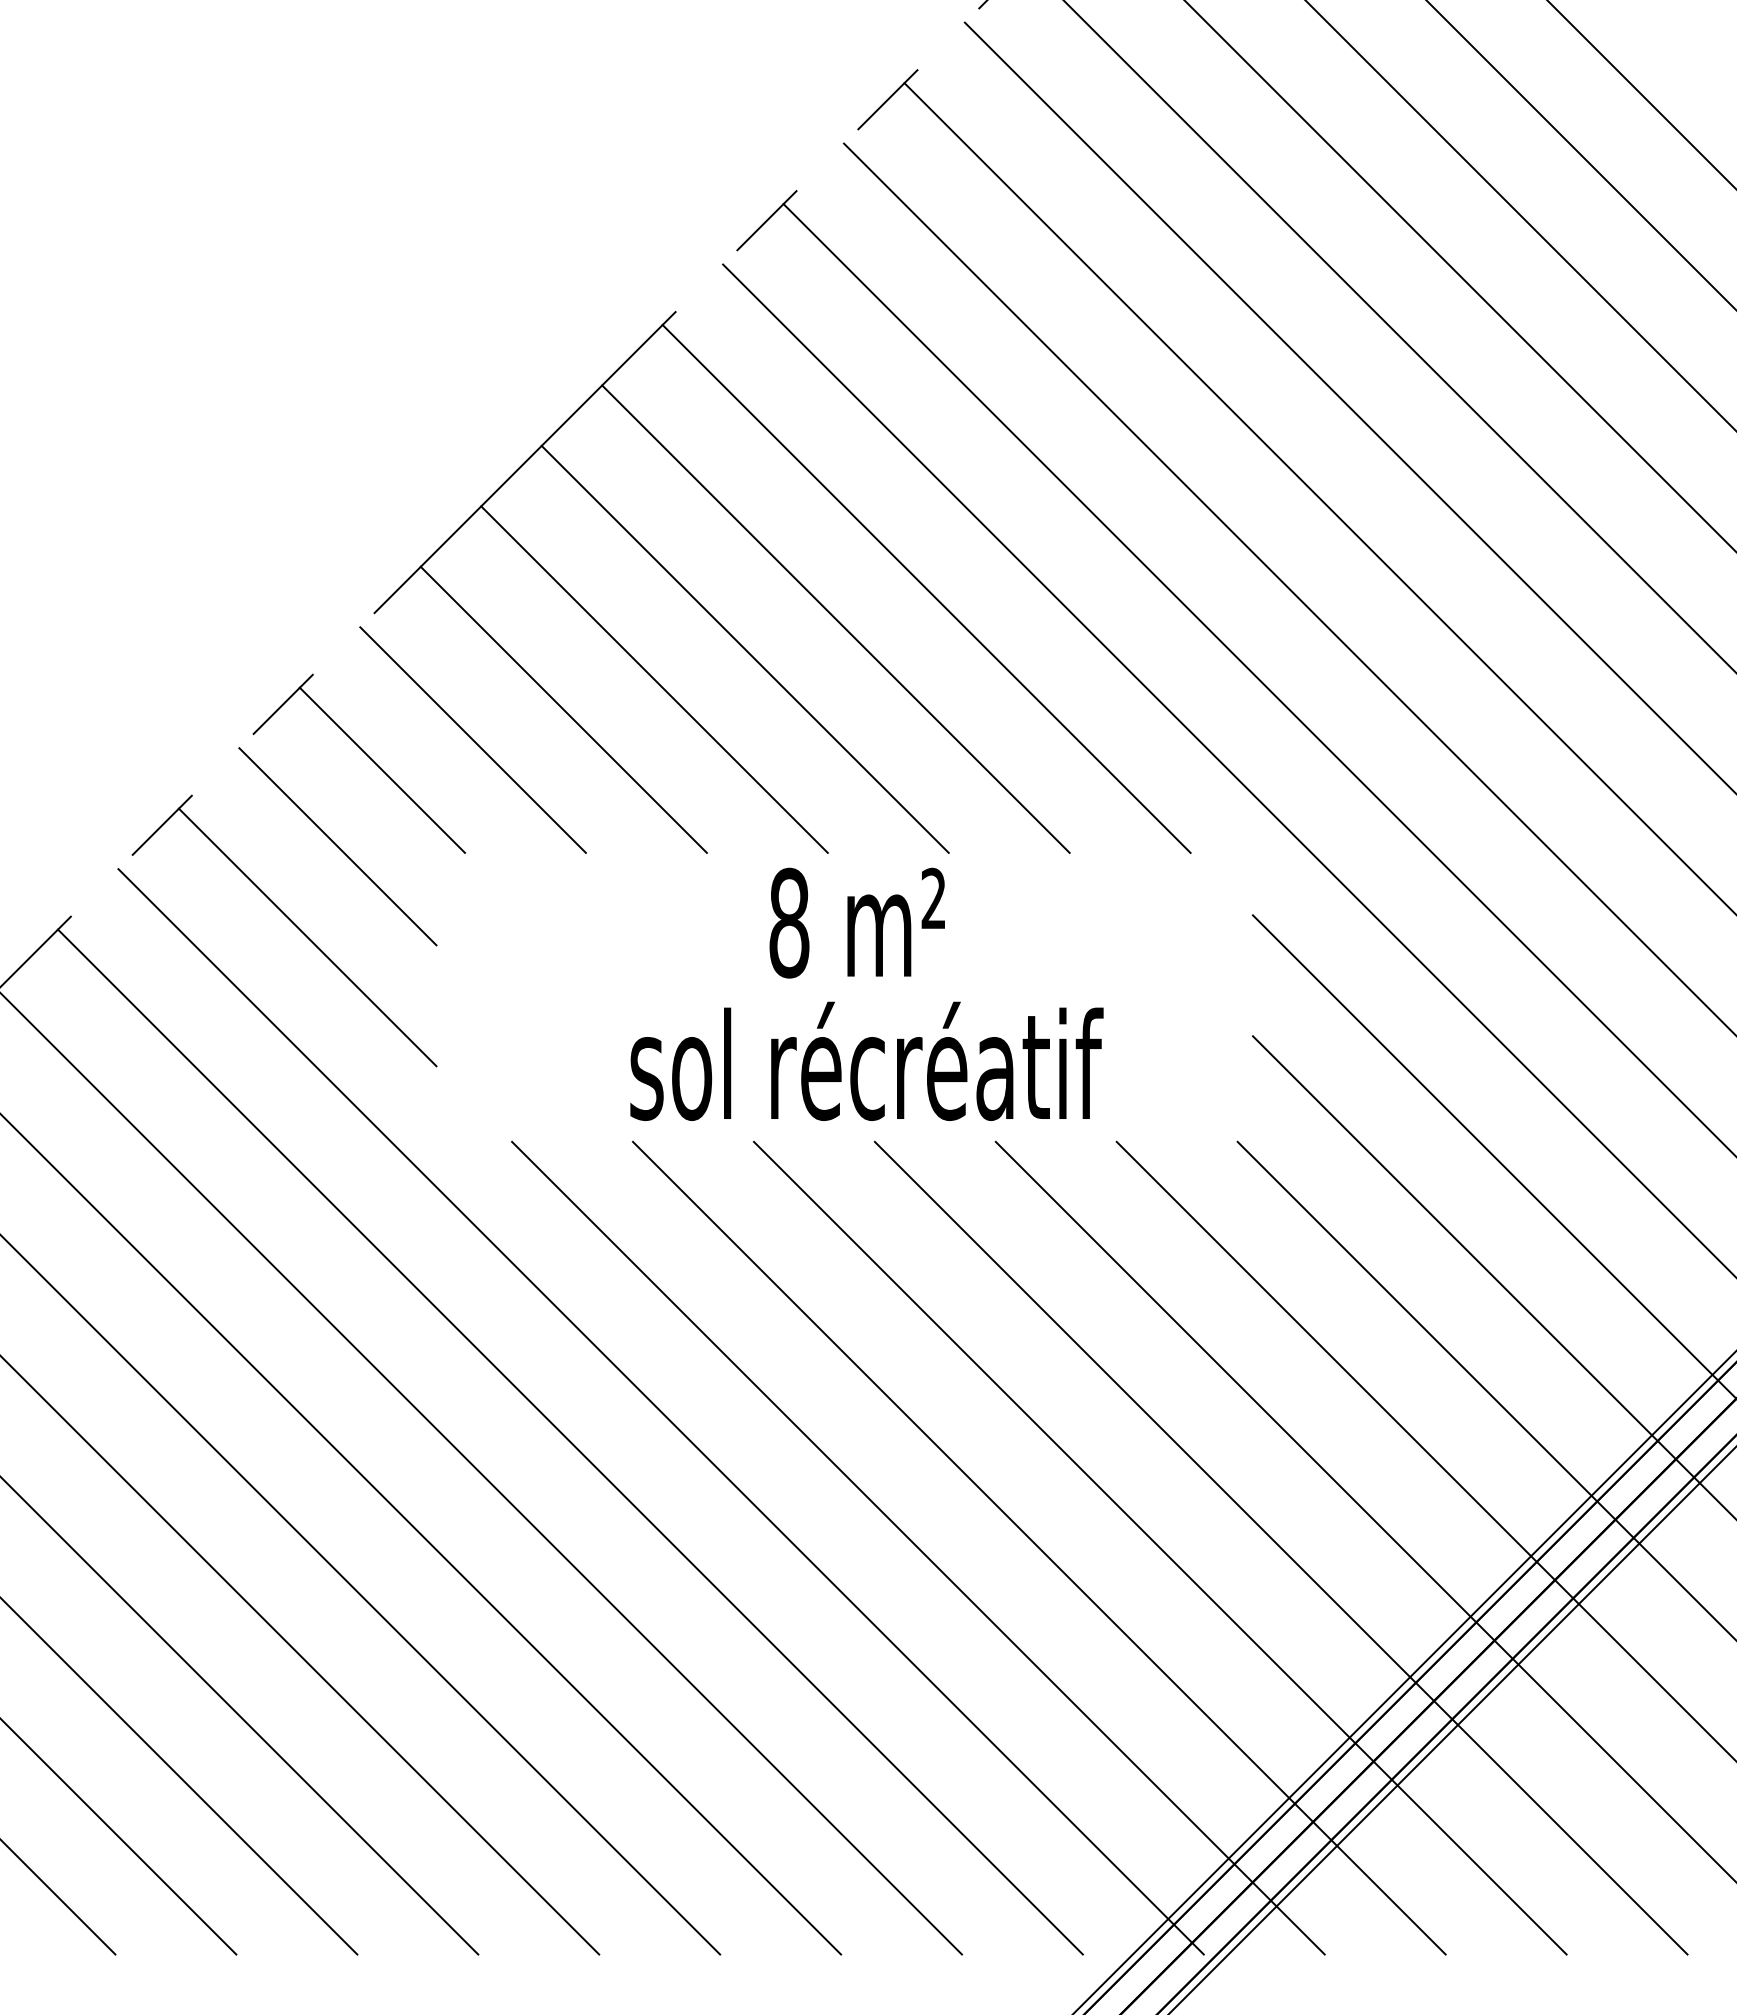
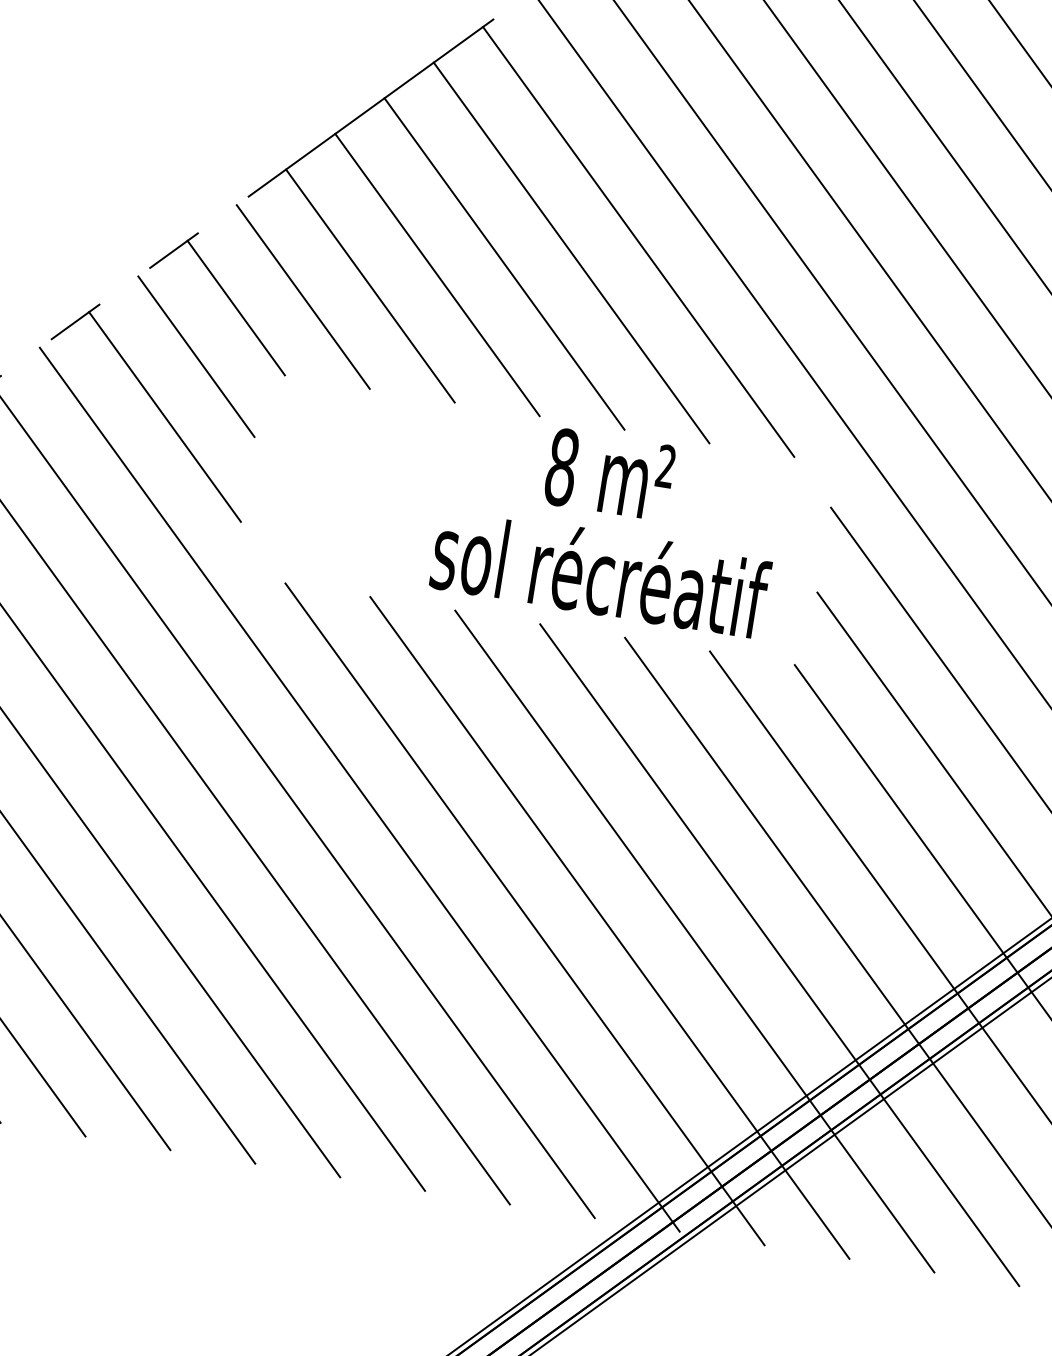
text: (866, 993) -> (608, 525), moved

